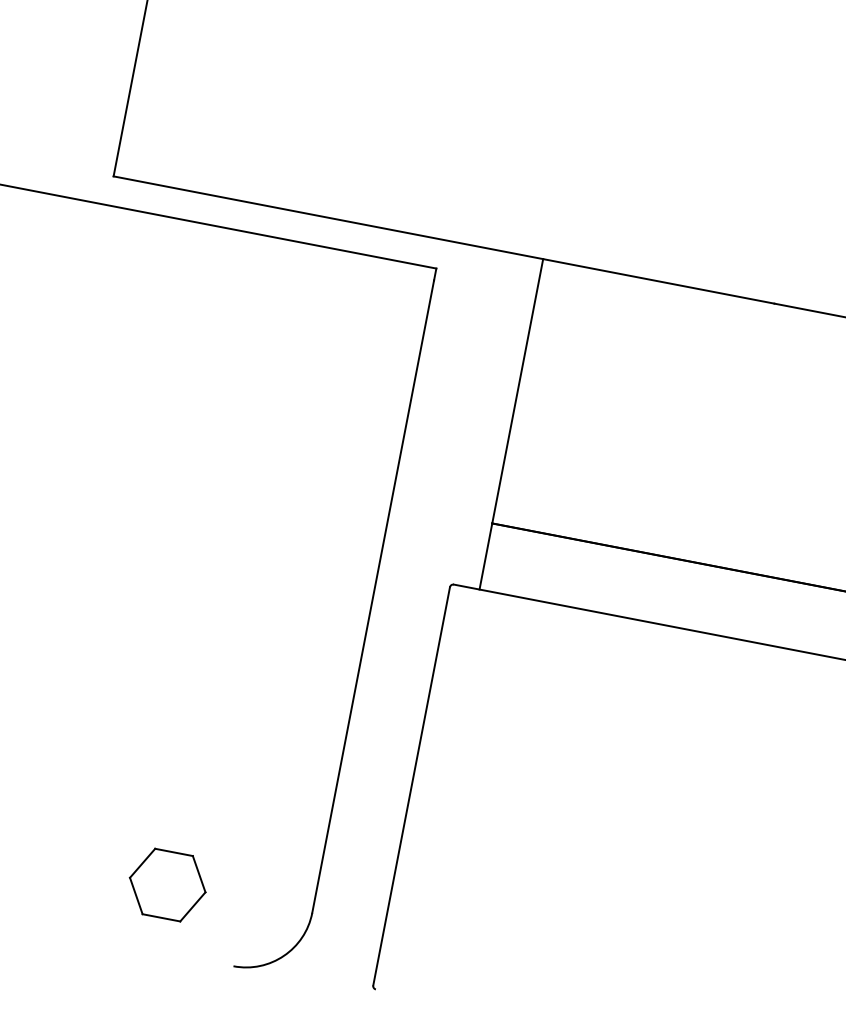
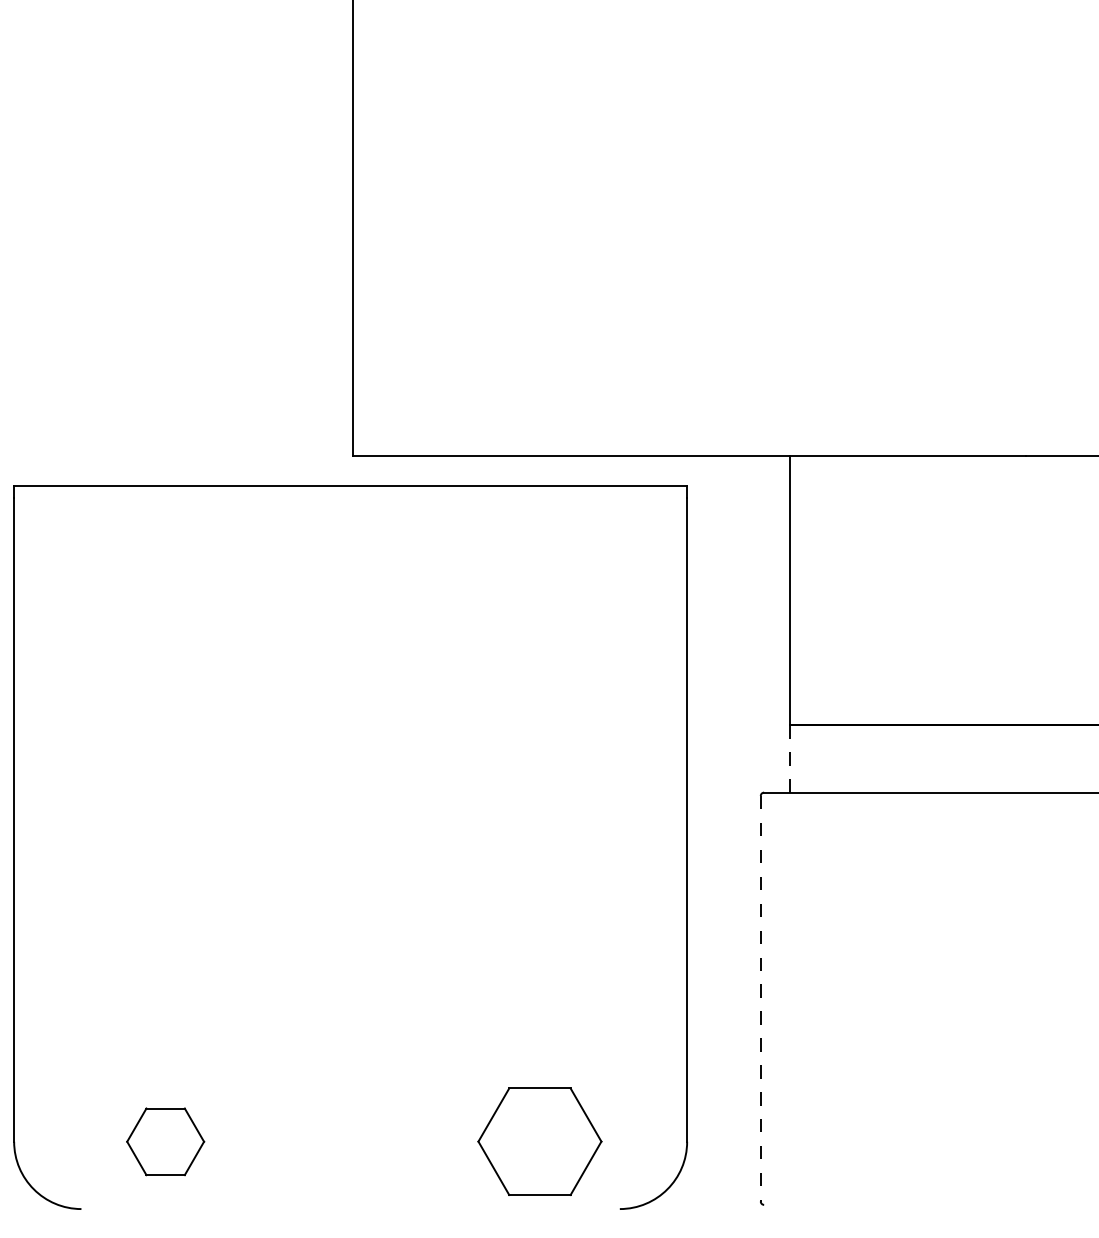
line: (486, 556) -> (790, 758), solid -> dashed
line: (411, 786) -> (760, 998), solid -> dashed
part: (167, 884) -> (539, 1141), size x1.6

